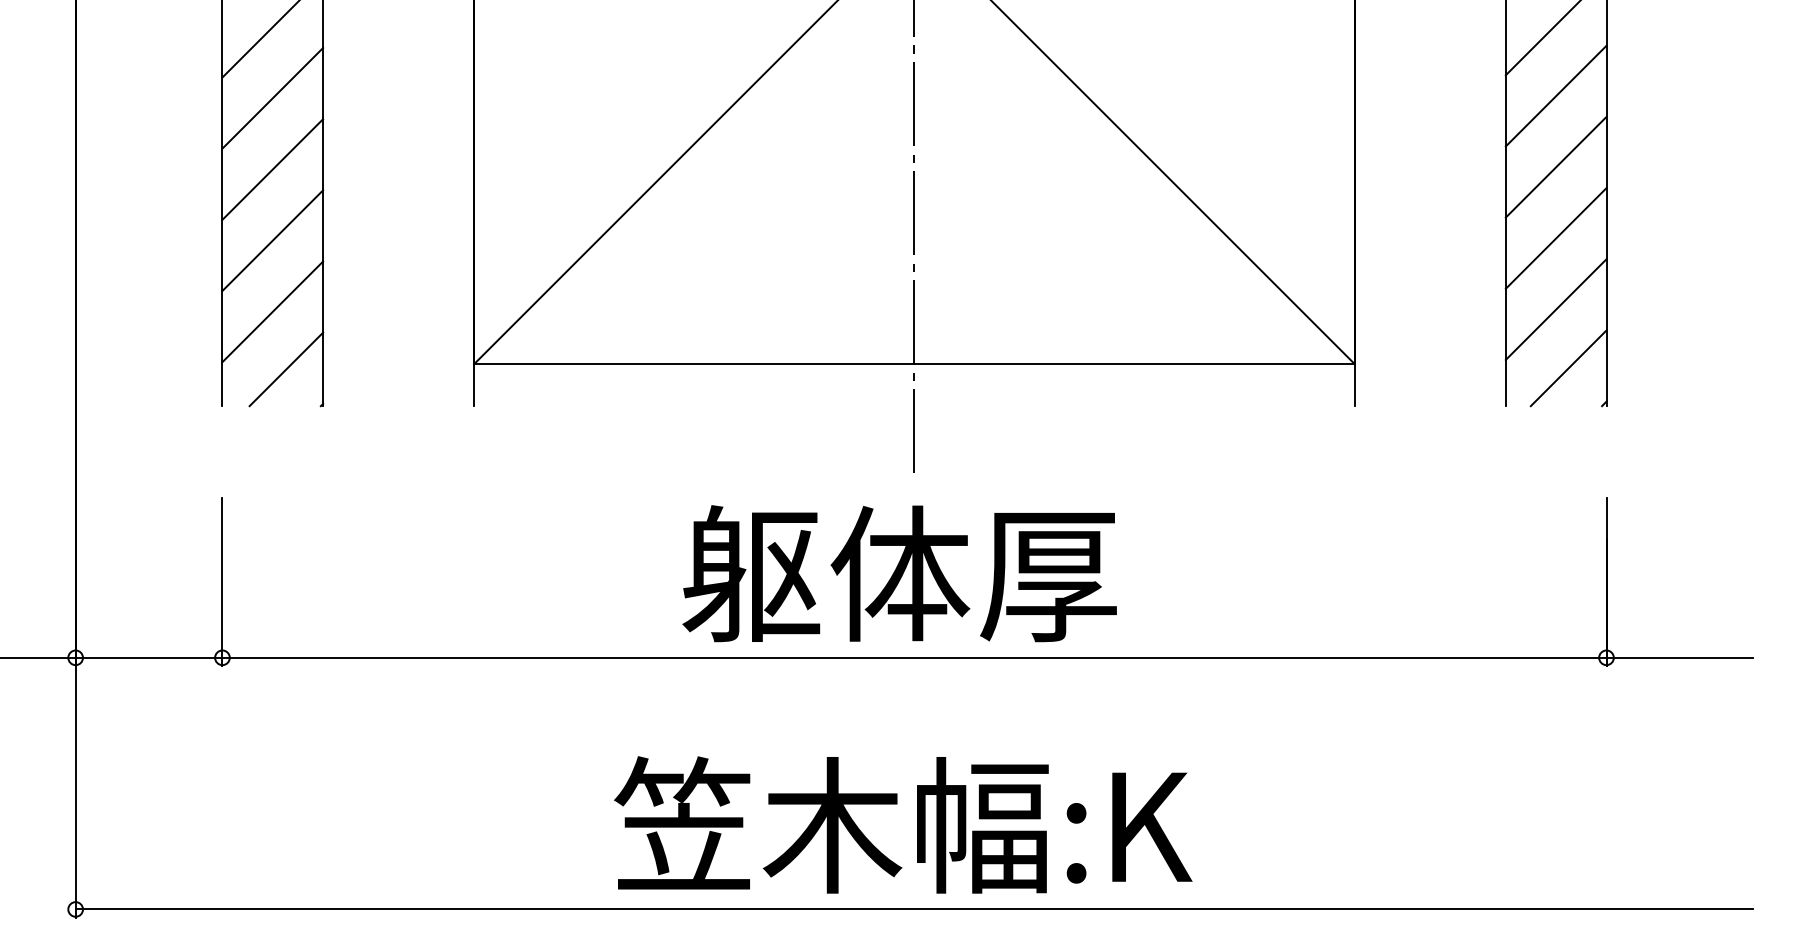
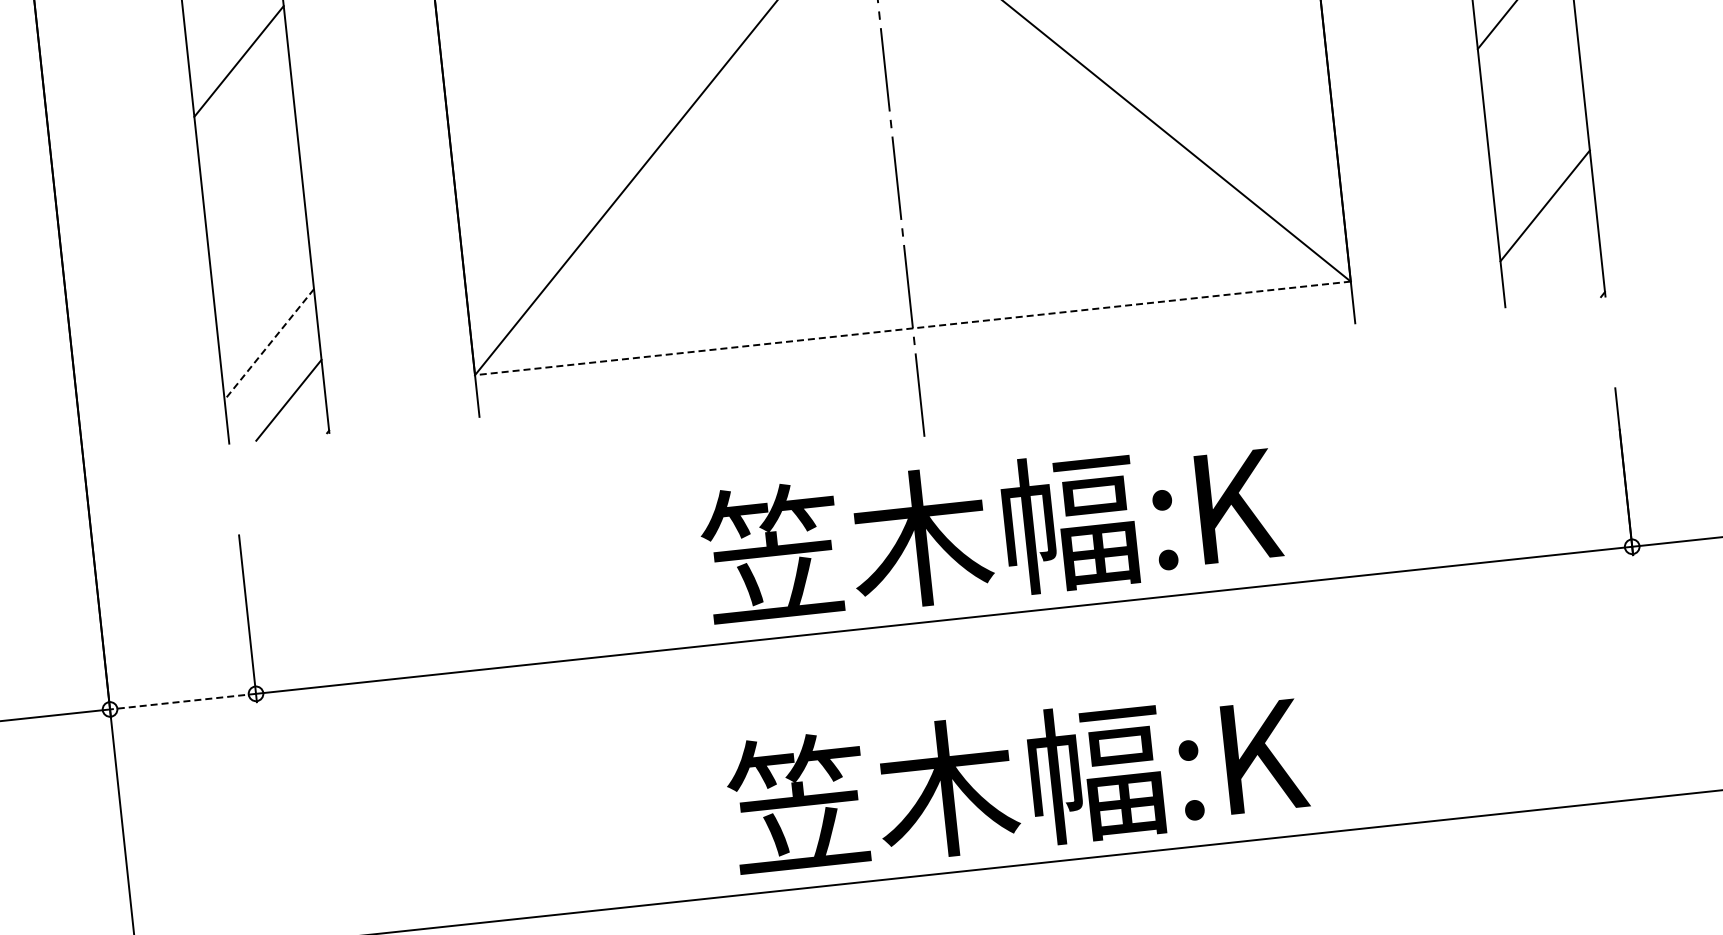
line: (272, 98) -> (246, 132), removed
line: (1555, 166) -> (1529, 63), removed
line: (272, 169) -> (253, 202), removed
line: (1555, 238) -> (1536, 135), removed
line: (272, 240) -> (261, 273), removed
line: (272, 312) -> (269, 345), solid -> dashed
line: (913, 364) -> (911, 328), solid -> dashed
line: (1568, 368) -> (1563, 263), removed
text: (970, 573) -> (990, 530), 躯体厚 -> 笠木幅:K
line: (148, 657) -> (182, 701), solid -> dashed
text: (903, 824) -> (1017, 780), moved

